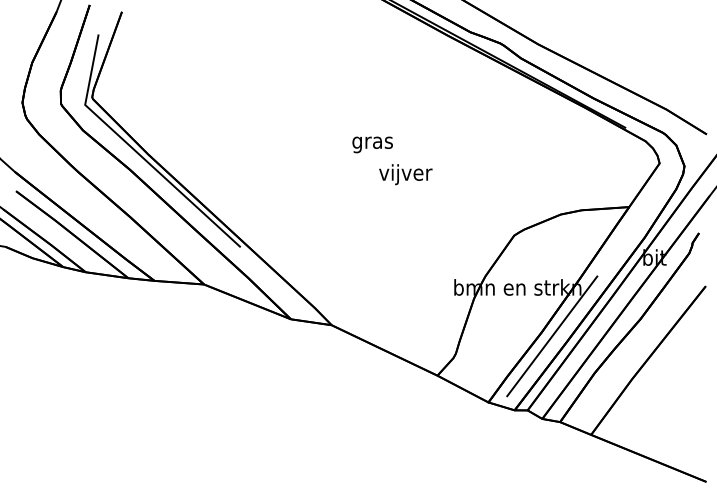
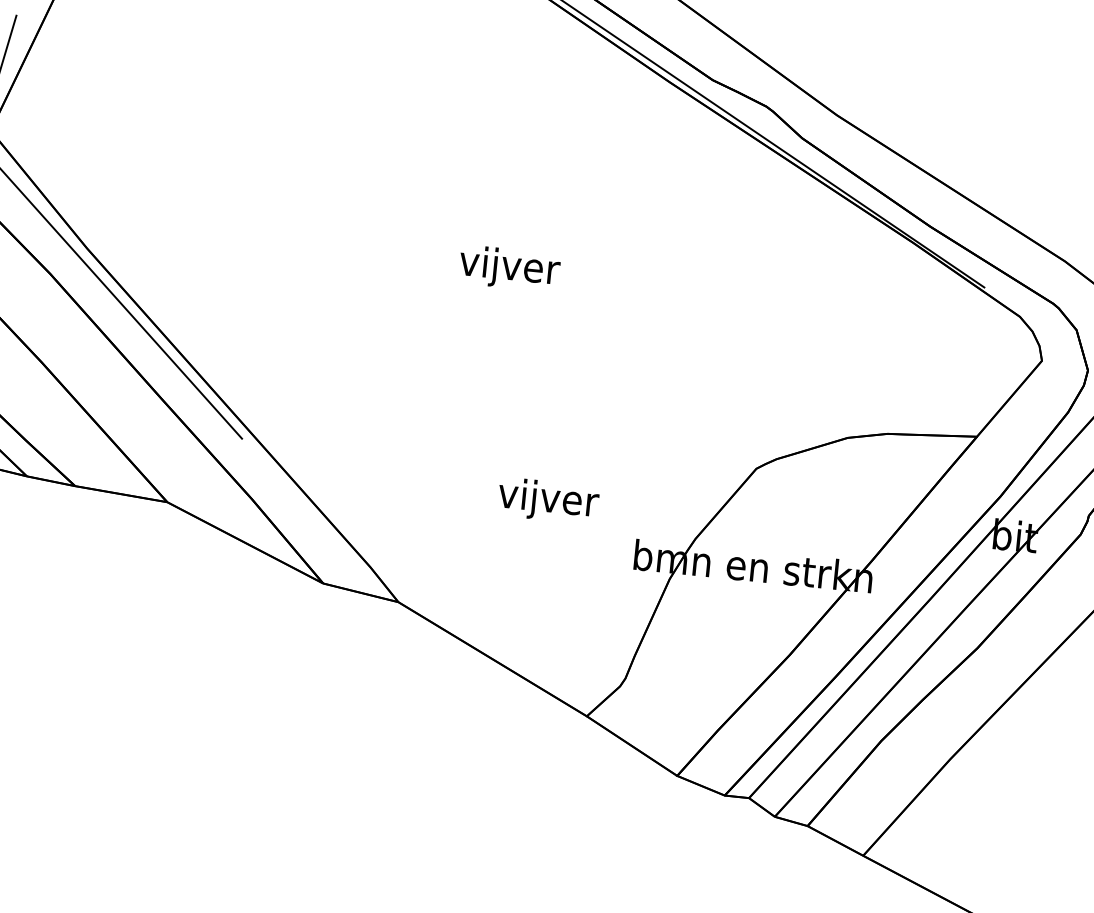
text: (372, 142) -> (508, 268), gras -> vijver
text: (405, 174) -> (547, 500), moved
line: (552, 336) -> (809, 664), removed

